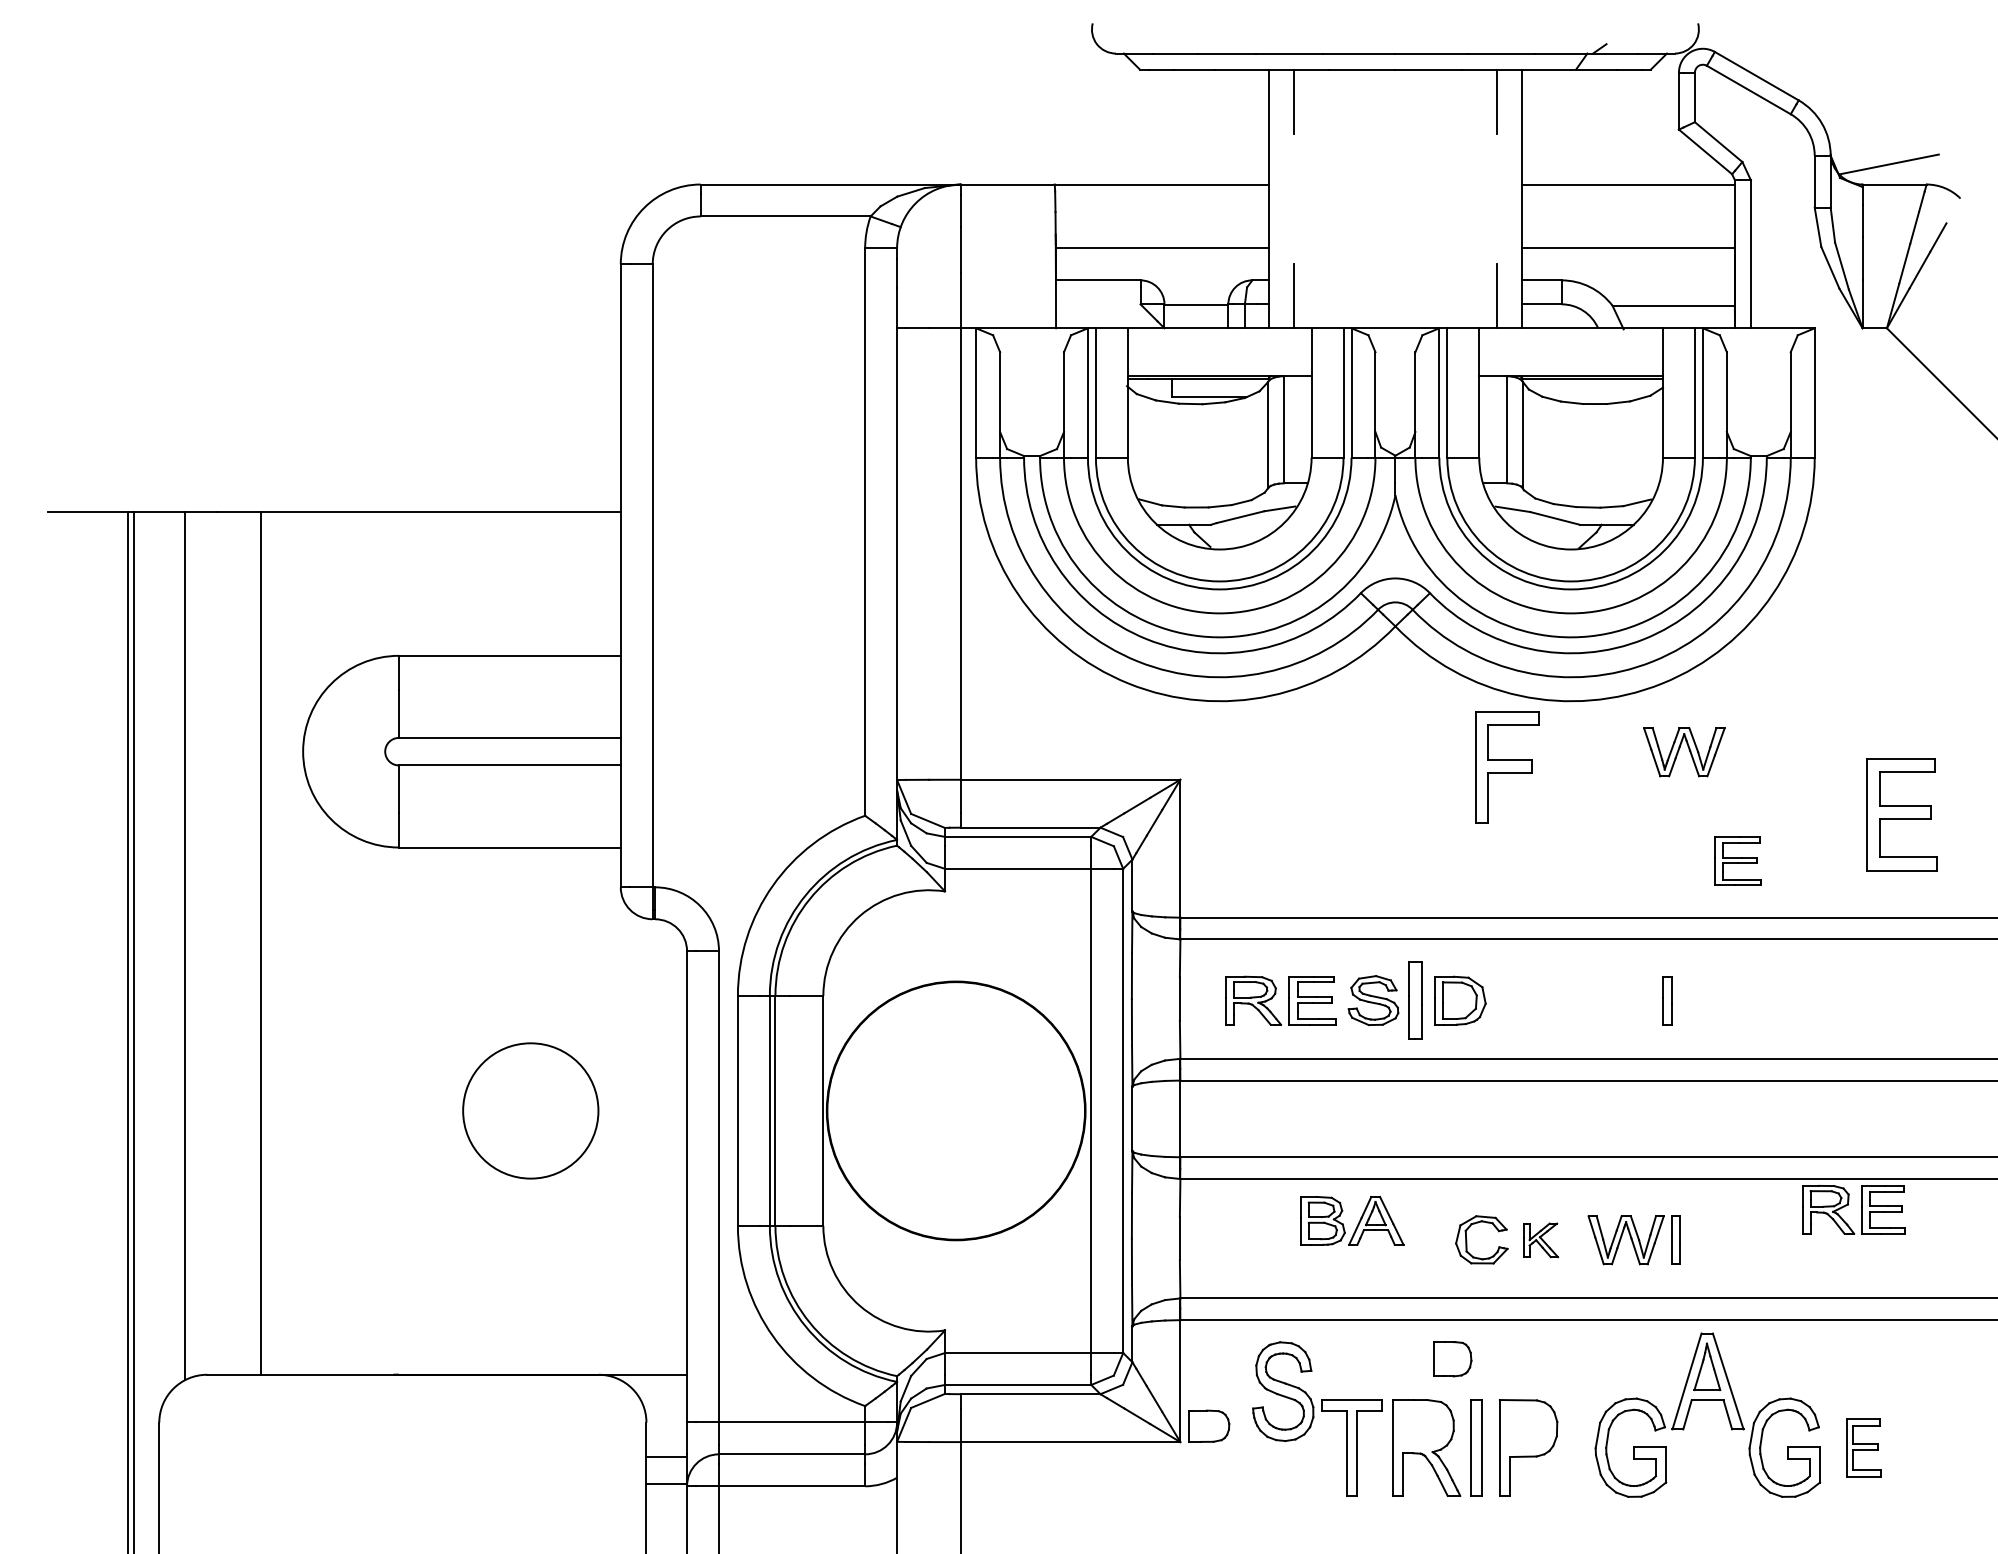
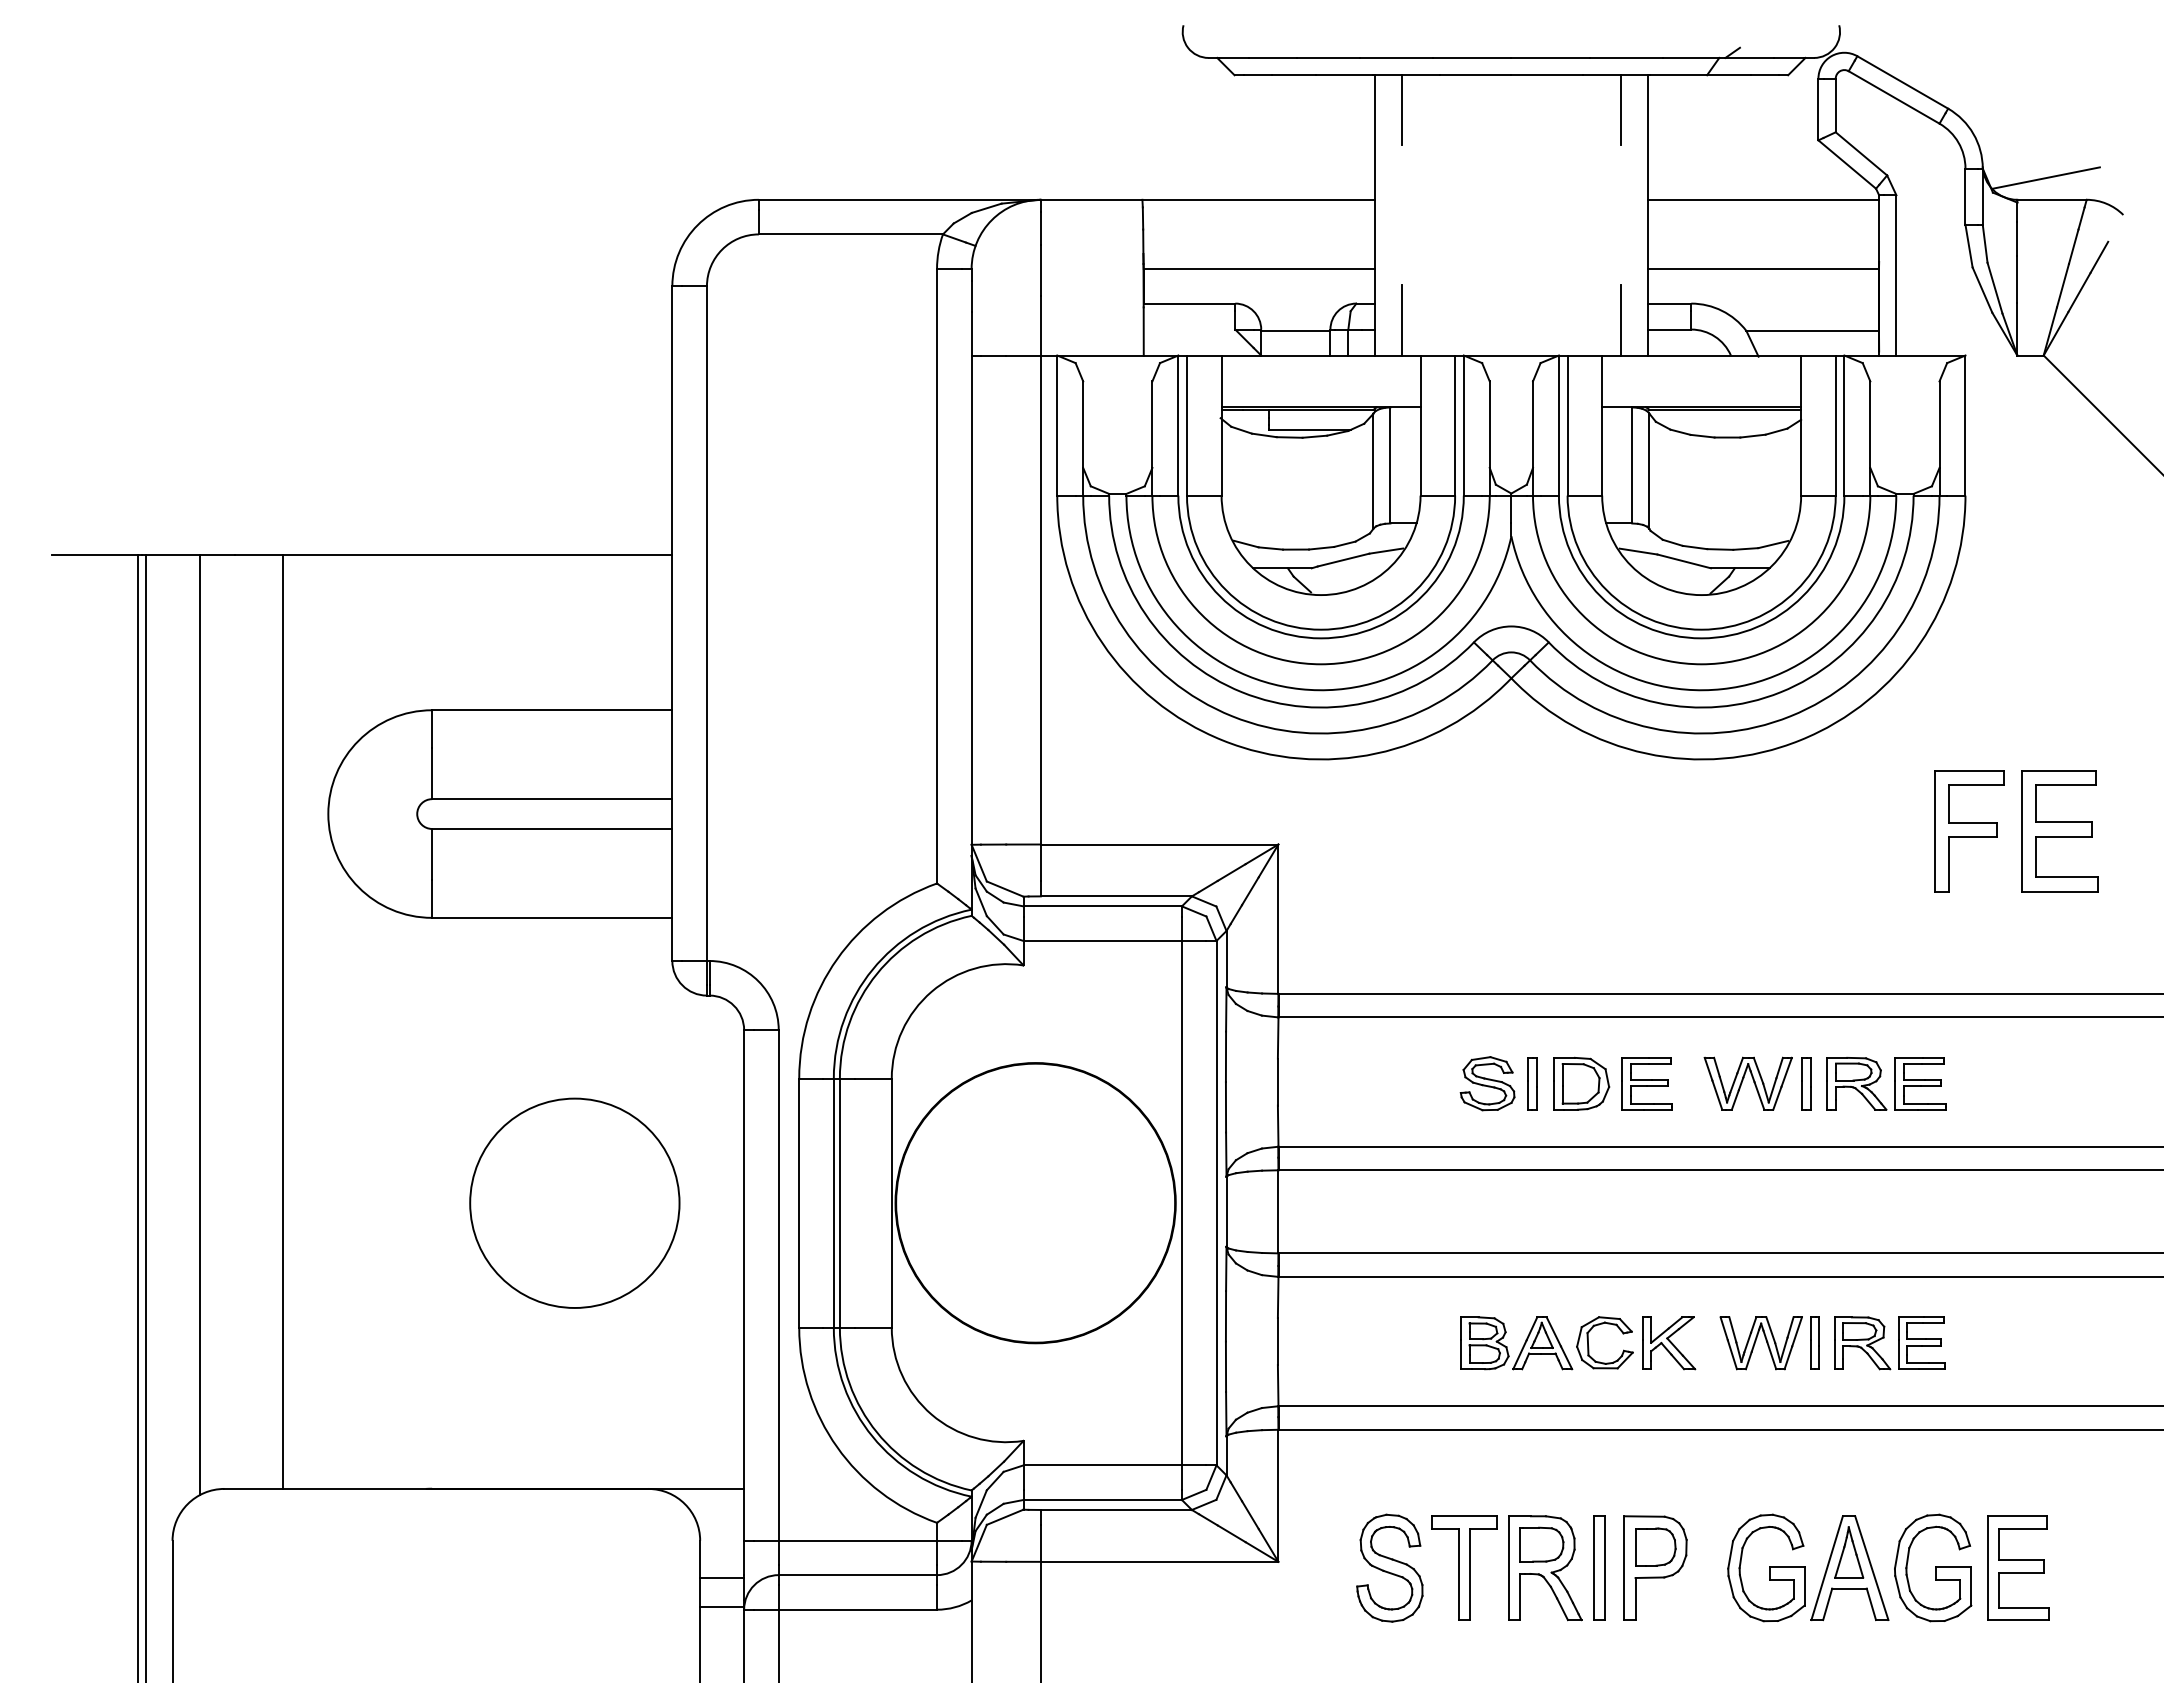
part: (1683, 752) -> (1747, 1083), moved
part: (1507, 767) -> (1969, 831), moved
part: (1901, 814) -> (2059, 831), moved
part: (1737, 861) -> (1646, 1083), moved
part: (1288, 1000) -> (1894, 1083), moved
part: (1414, 1000) -> (1532, 1083), size x0.62
circle: (530, 1110) -> (574, 1202), size x1.43
part: (1848, 1205) -> (1884, 1338), moved
part: (1357, 1223) -> (1522, 1346), moved
part: (1541, 1240) -> (1669, 1343), size x1.43
part: (1452, 1358) -> (1655, 1546), moved
part: (1707, 1381) -> (1849, 1568), moved
part: (1282, 1390) -> (1389, 1567), moved
part: (1209, 1426) -> (1541, 1544), moved
part: (1863, 1447) -> (2018, 1567), size x1.67

